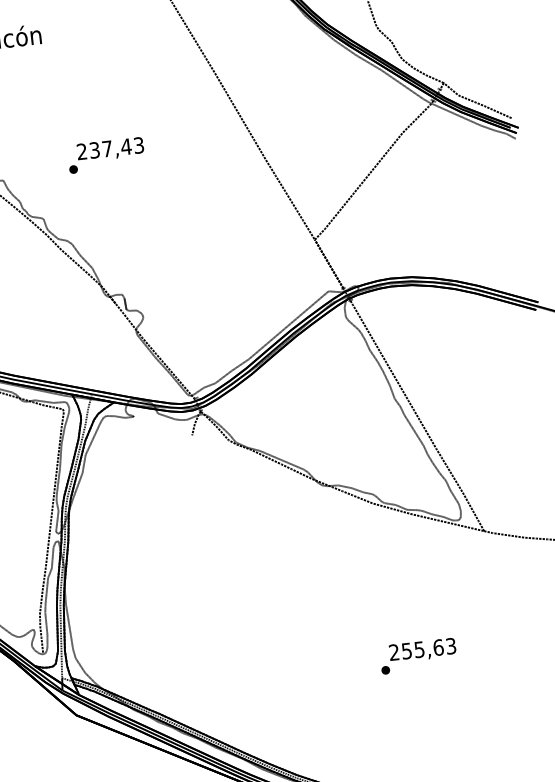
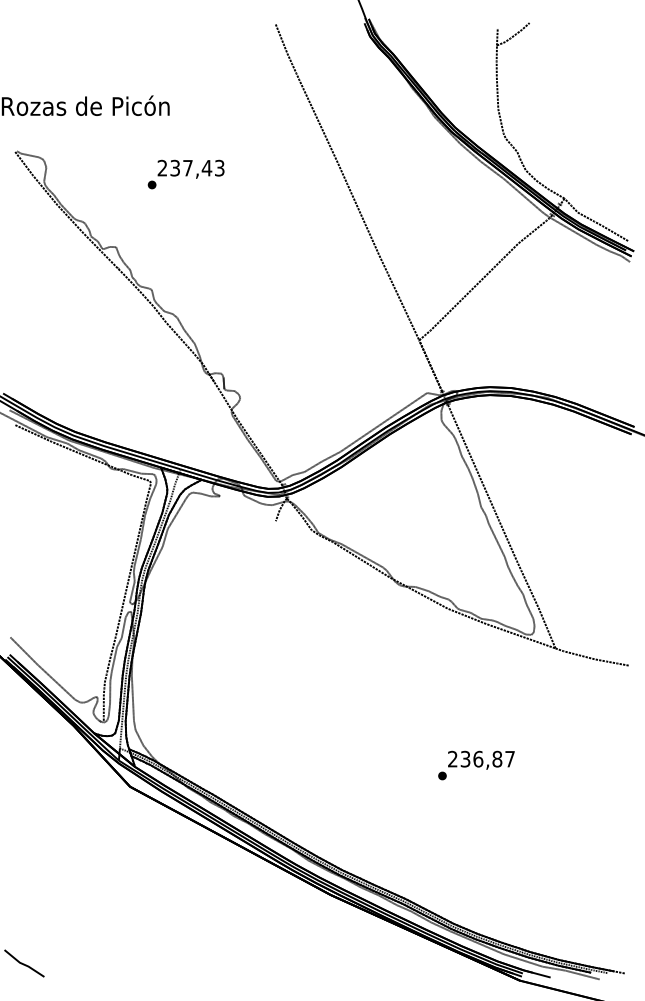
text: (105, 155) -> (185, 174), moved
text: (428, 648) -> (487, 758), 255,63 -> 236,87

